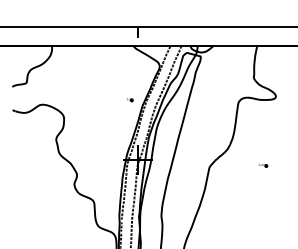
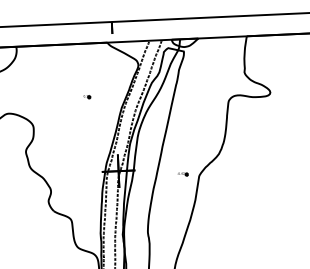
part: (129, 100) -> (86, 97), moved
part: (263, 165) -> (183, 174), moved

